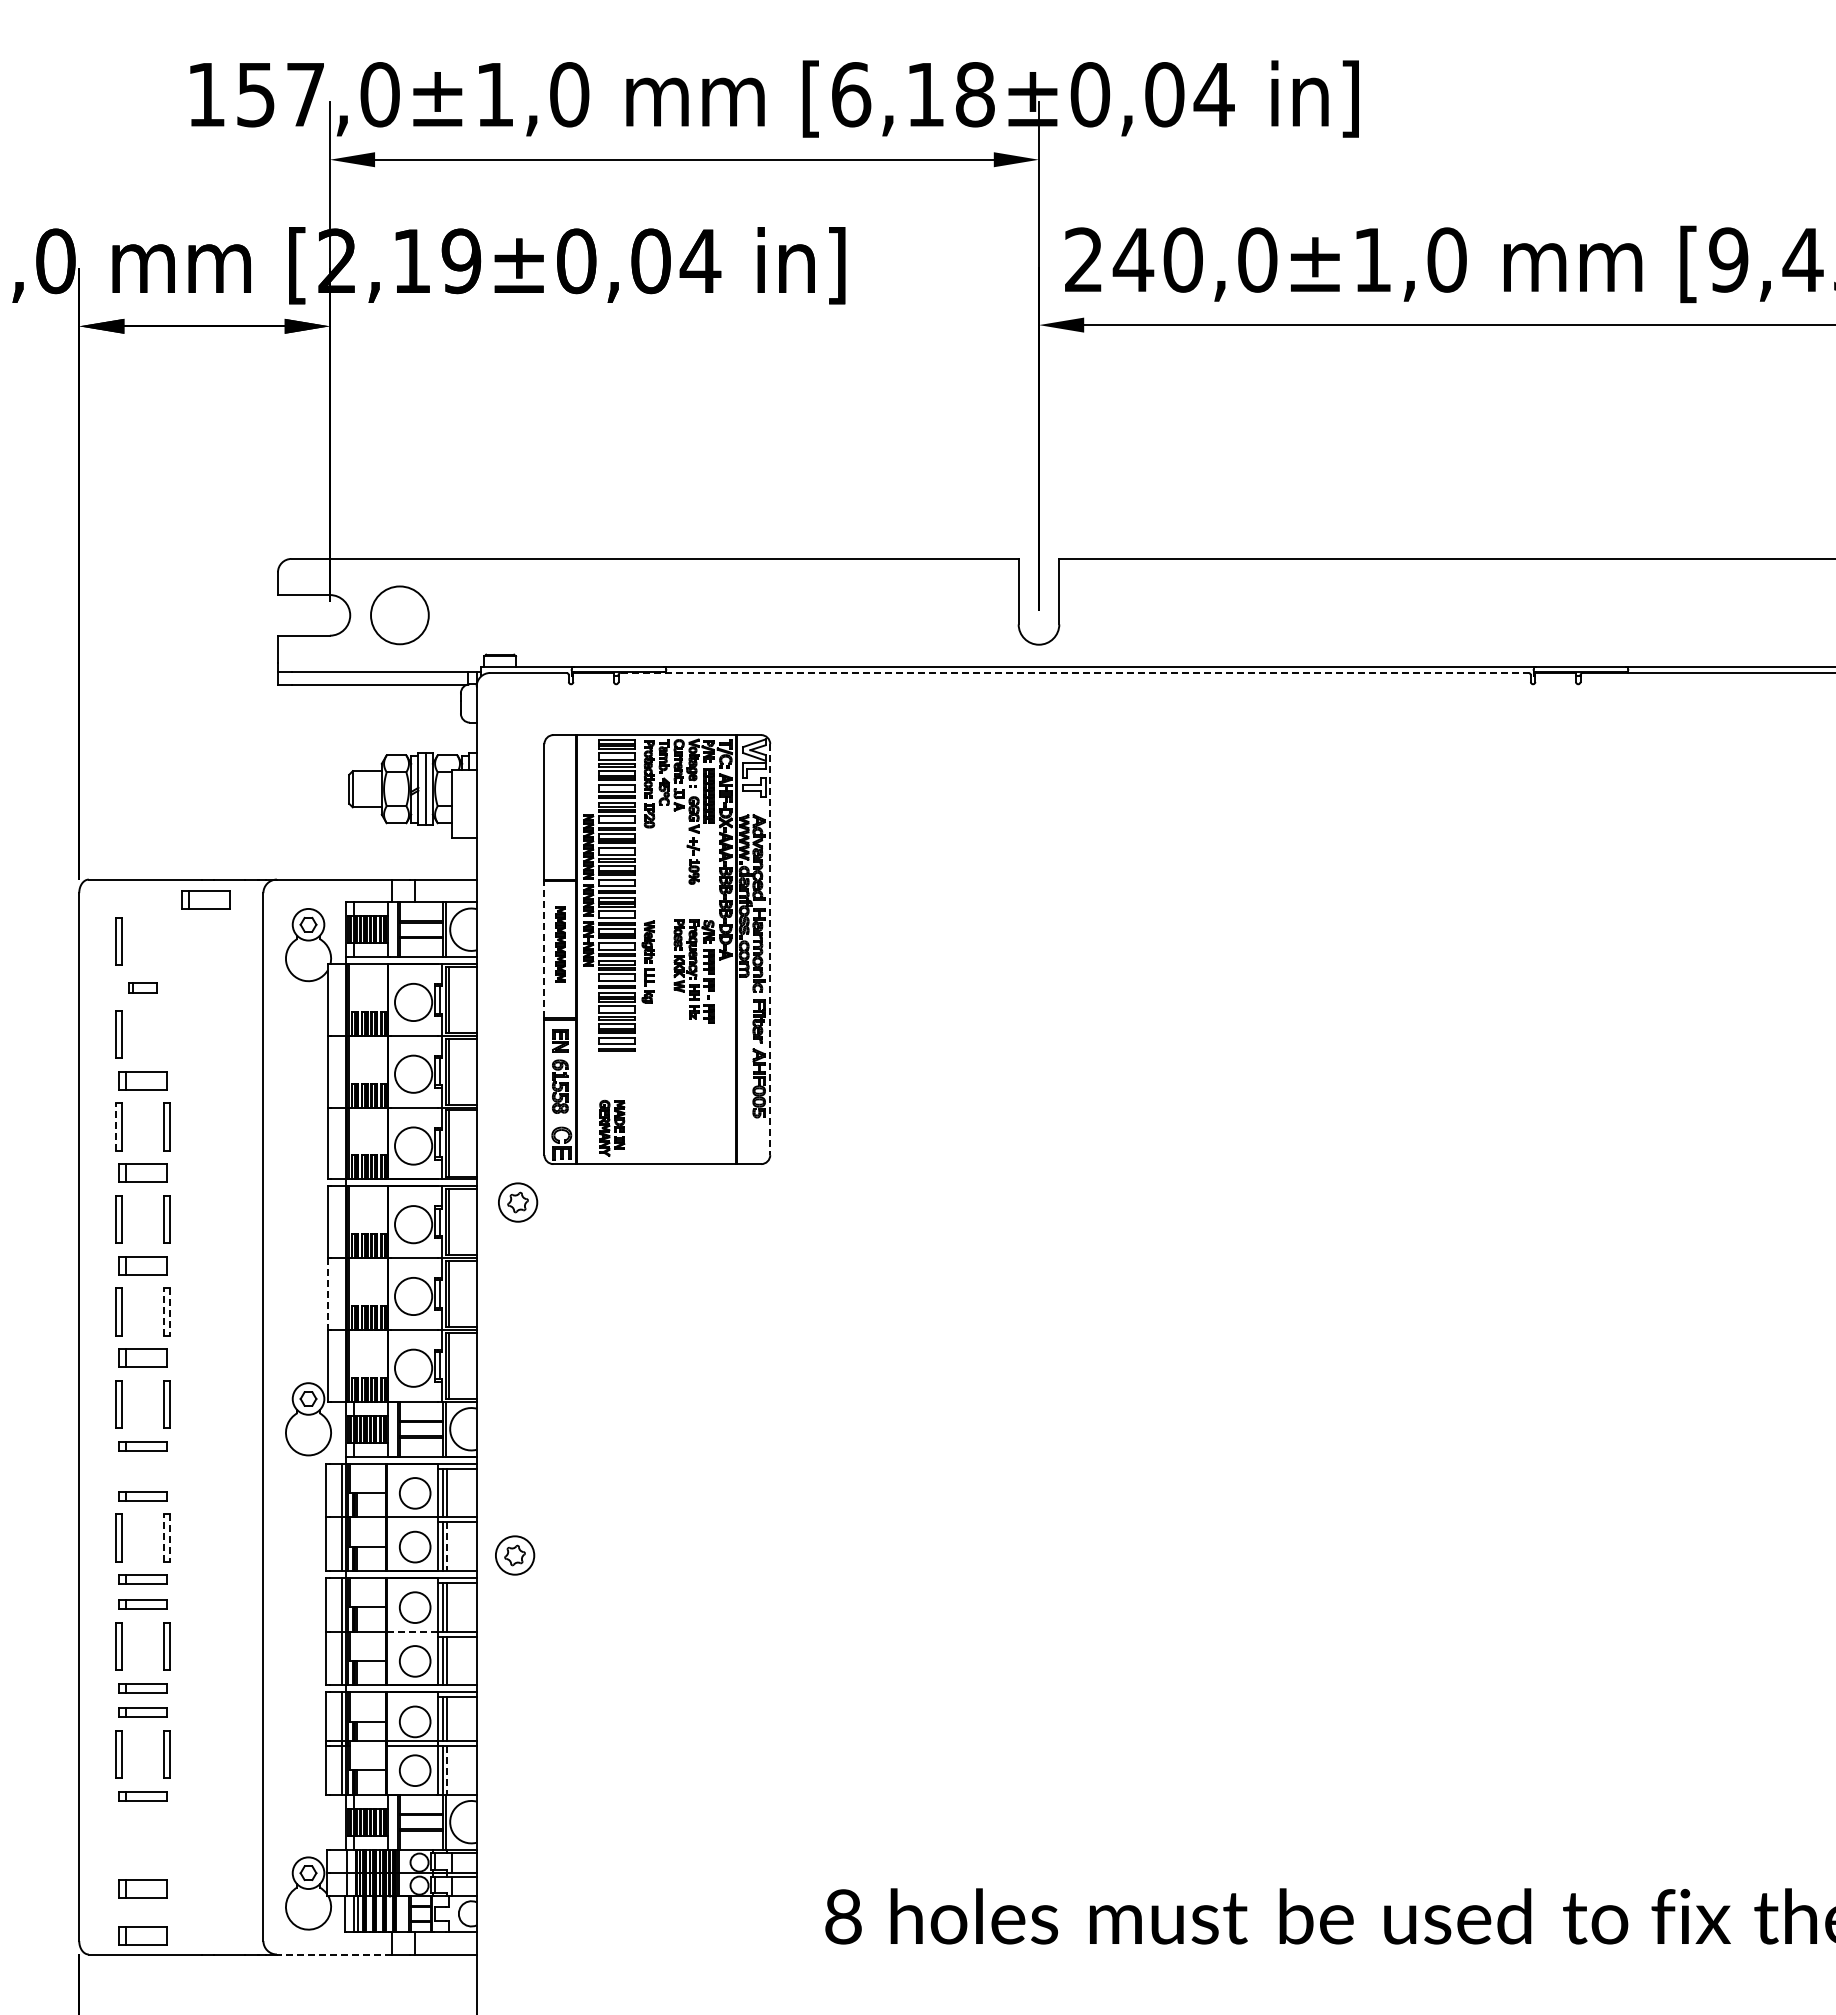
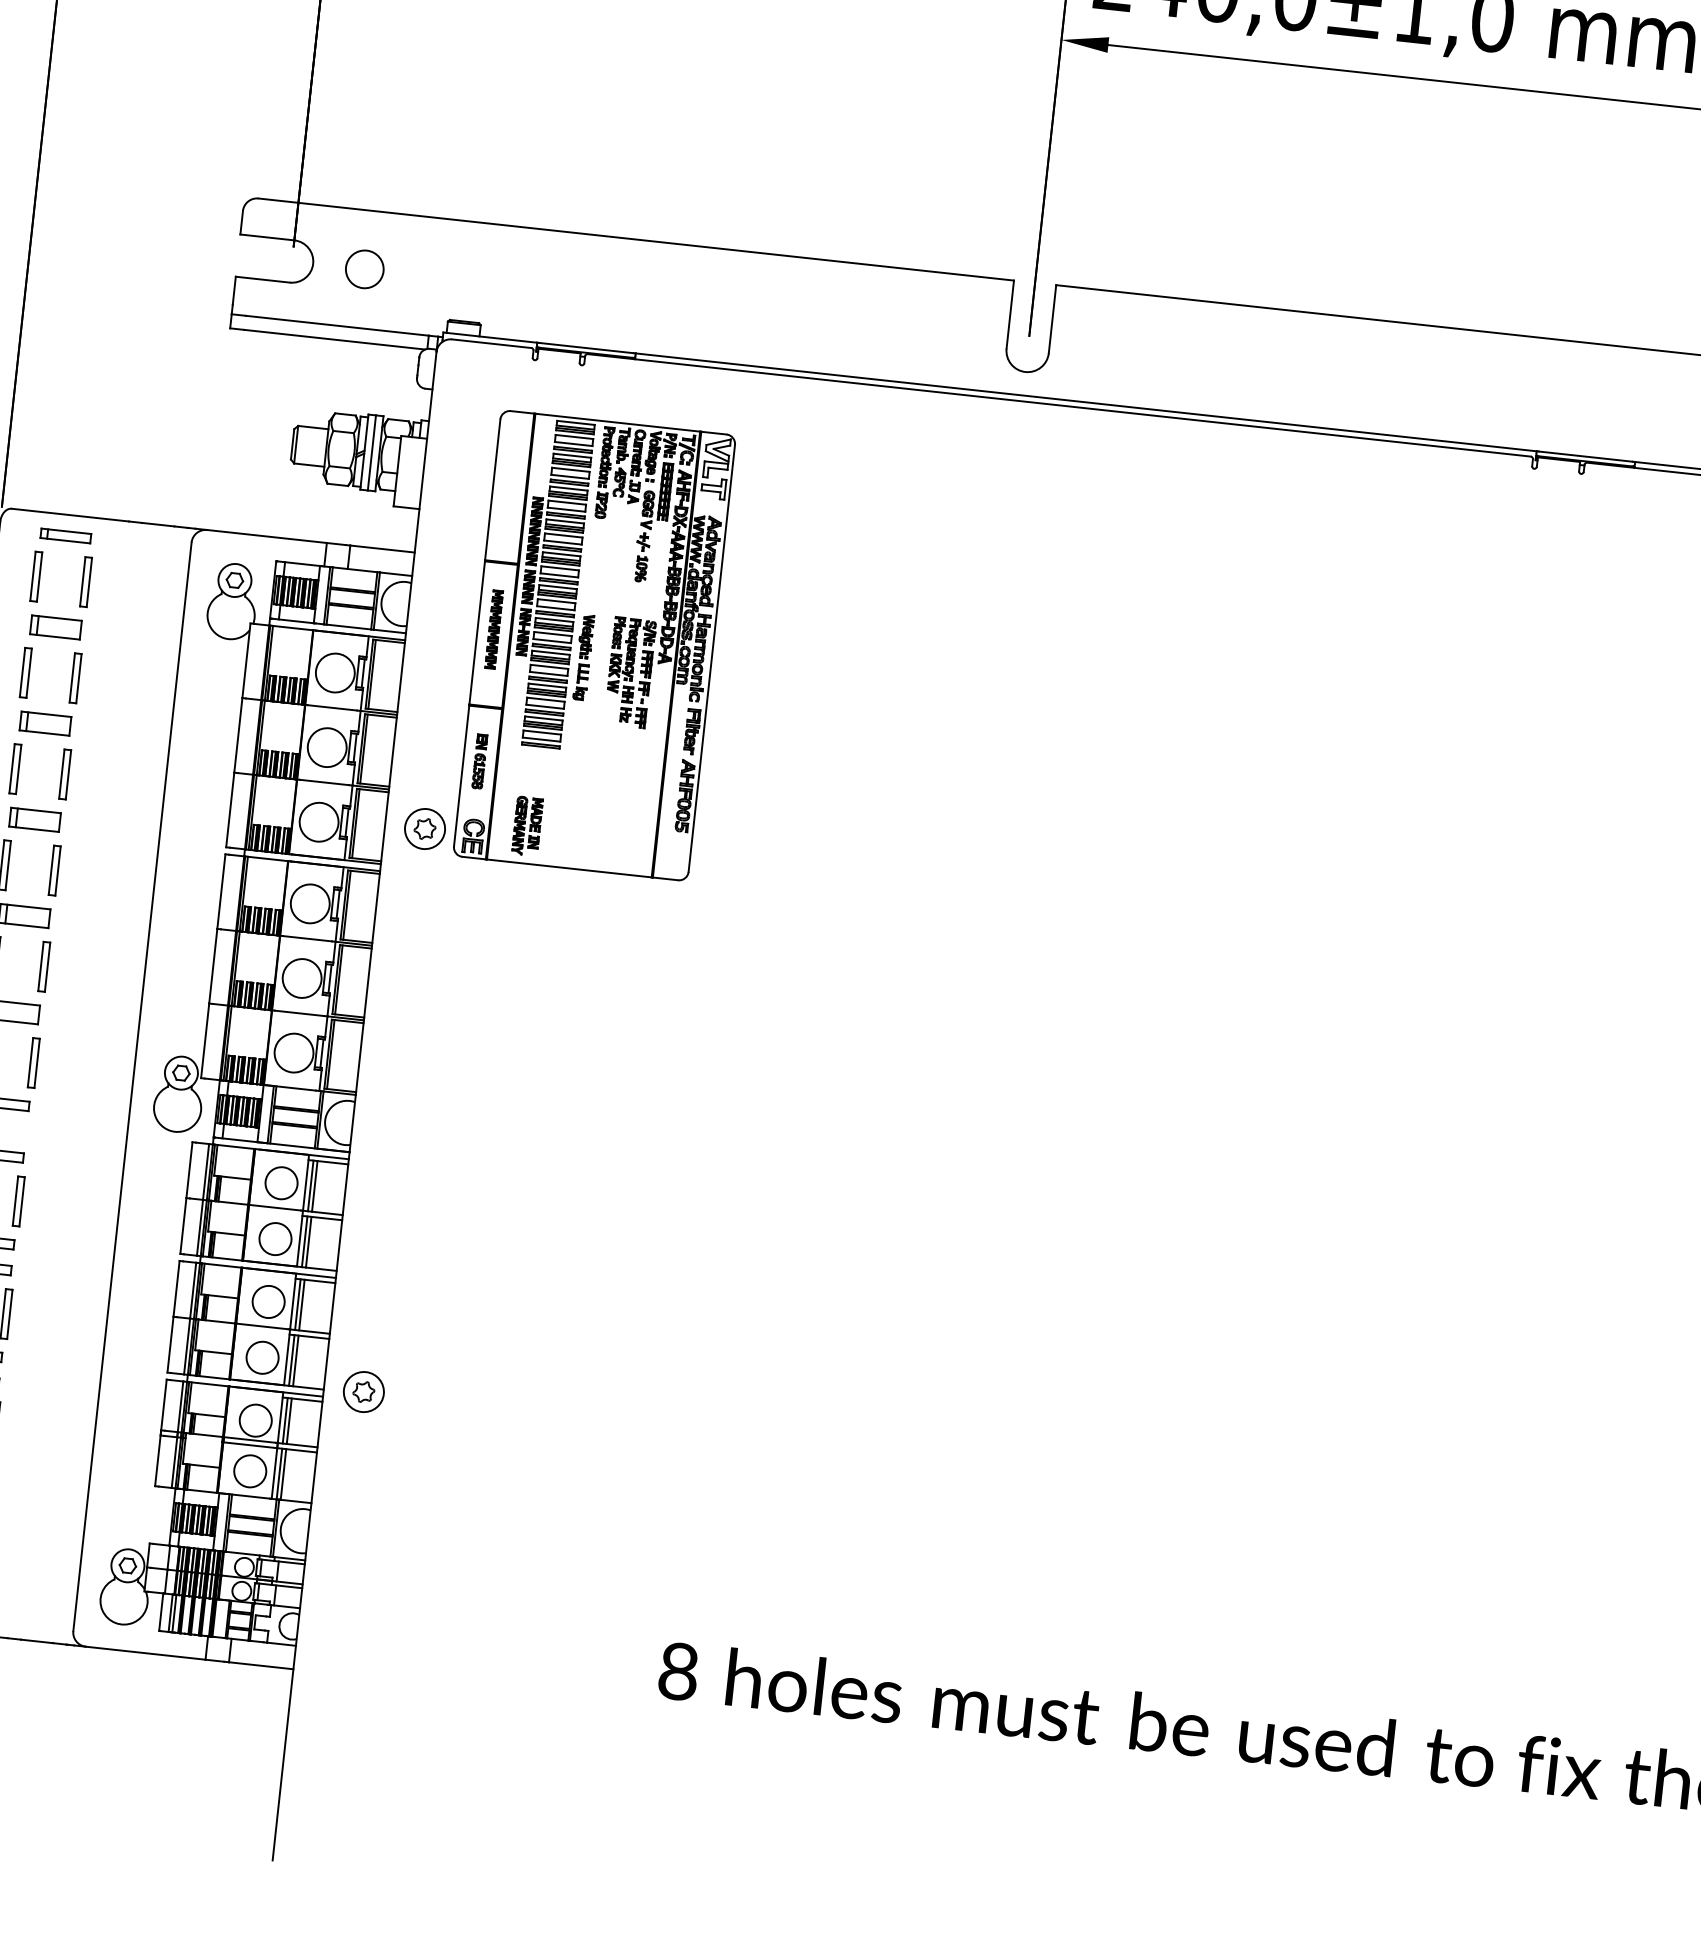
circle: (399, 615) -> (364, 269), size x0.62
line: (1074, 672) -> (1059, 404), dashed -> solid
part: (142, 899) -> (65, 535), added
part: (205, 899) -> (130, 542), removed
part: (166, 941) -> (85, 581), added
line: (544, 949) -> (477, 632), dashed -> solid
line: (770, 950) -> (711, 659), dashed -> solid
part: (142, 987) -> (55, 626), size x1.67
part: (166, 1034) -> (75, 678), added
part: (559, 1071) -> (479, 761), size x0.62
line: (115, 1126) -> (11, 768), dashed -> solid
part: (518, 1202) -> (425, 829), moved
line: (327, 1293) -> (213, 965), dashed -> solid
line: (163, 1312) -> (40, 966), dashed -> solid
line: (170, 1312) -> (47, 967), dashed -> solid
line: (163, 1537) -> (15, 1200), dashed -> solid
line: (170, 1537) -> (22, 1201), dashed -> solid
line: (447, 1547) -> (309, 1243), dashed -> solid
part: (515, 1555) -> (364, 1392), moved
line: (412, 1631) -> (263, 1326), dashed -> solid
line: (447, 1770) -> (283, 1474), dashed -> solid
line: (334, 1954) -> (145, 1653), dashed -> solid

